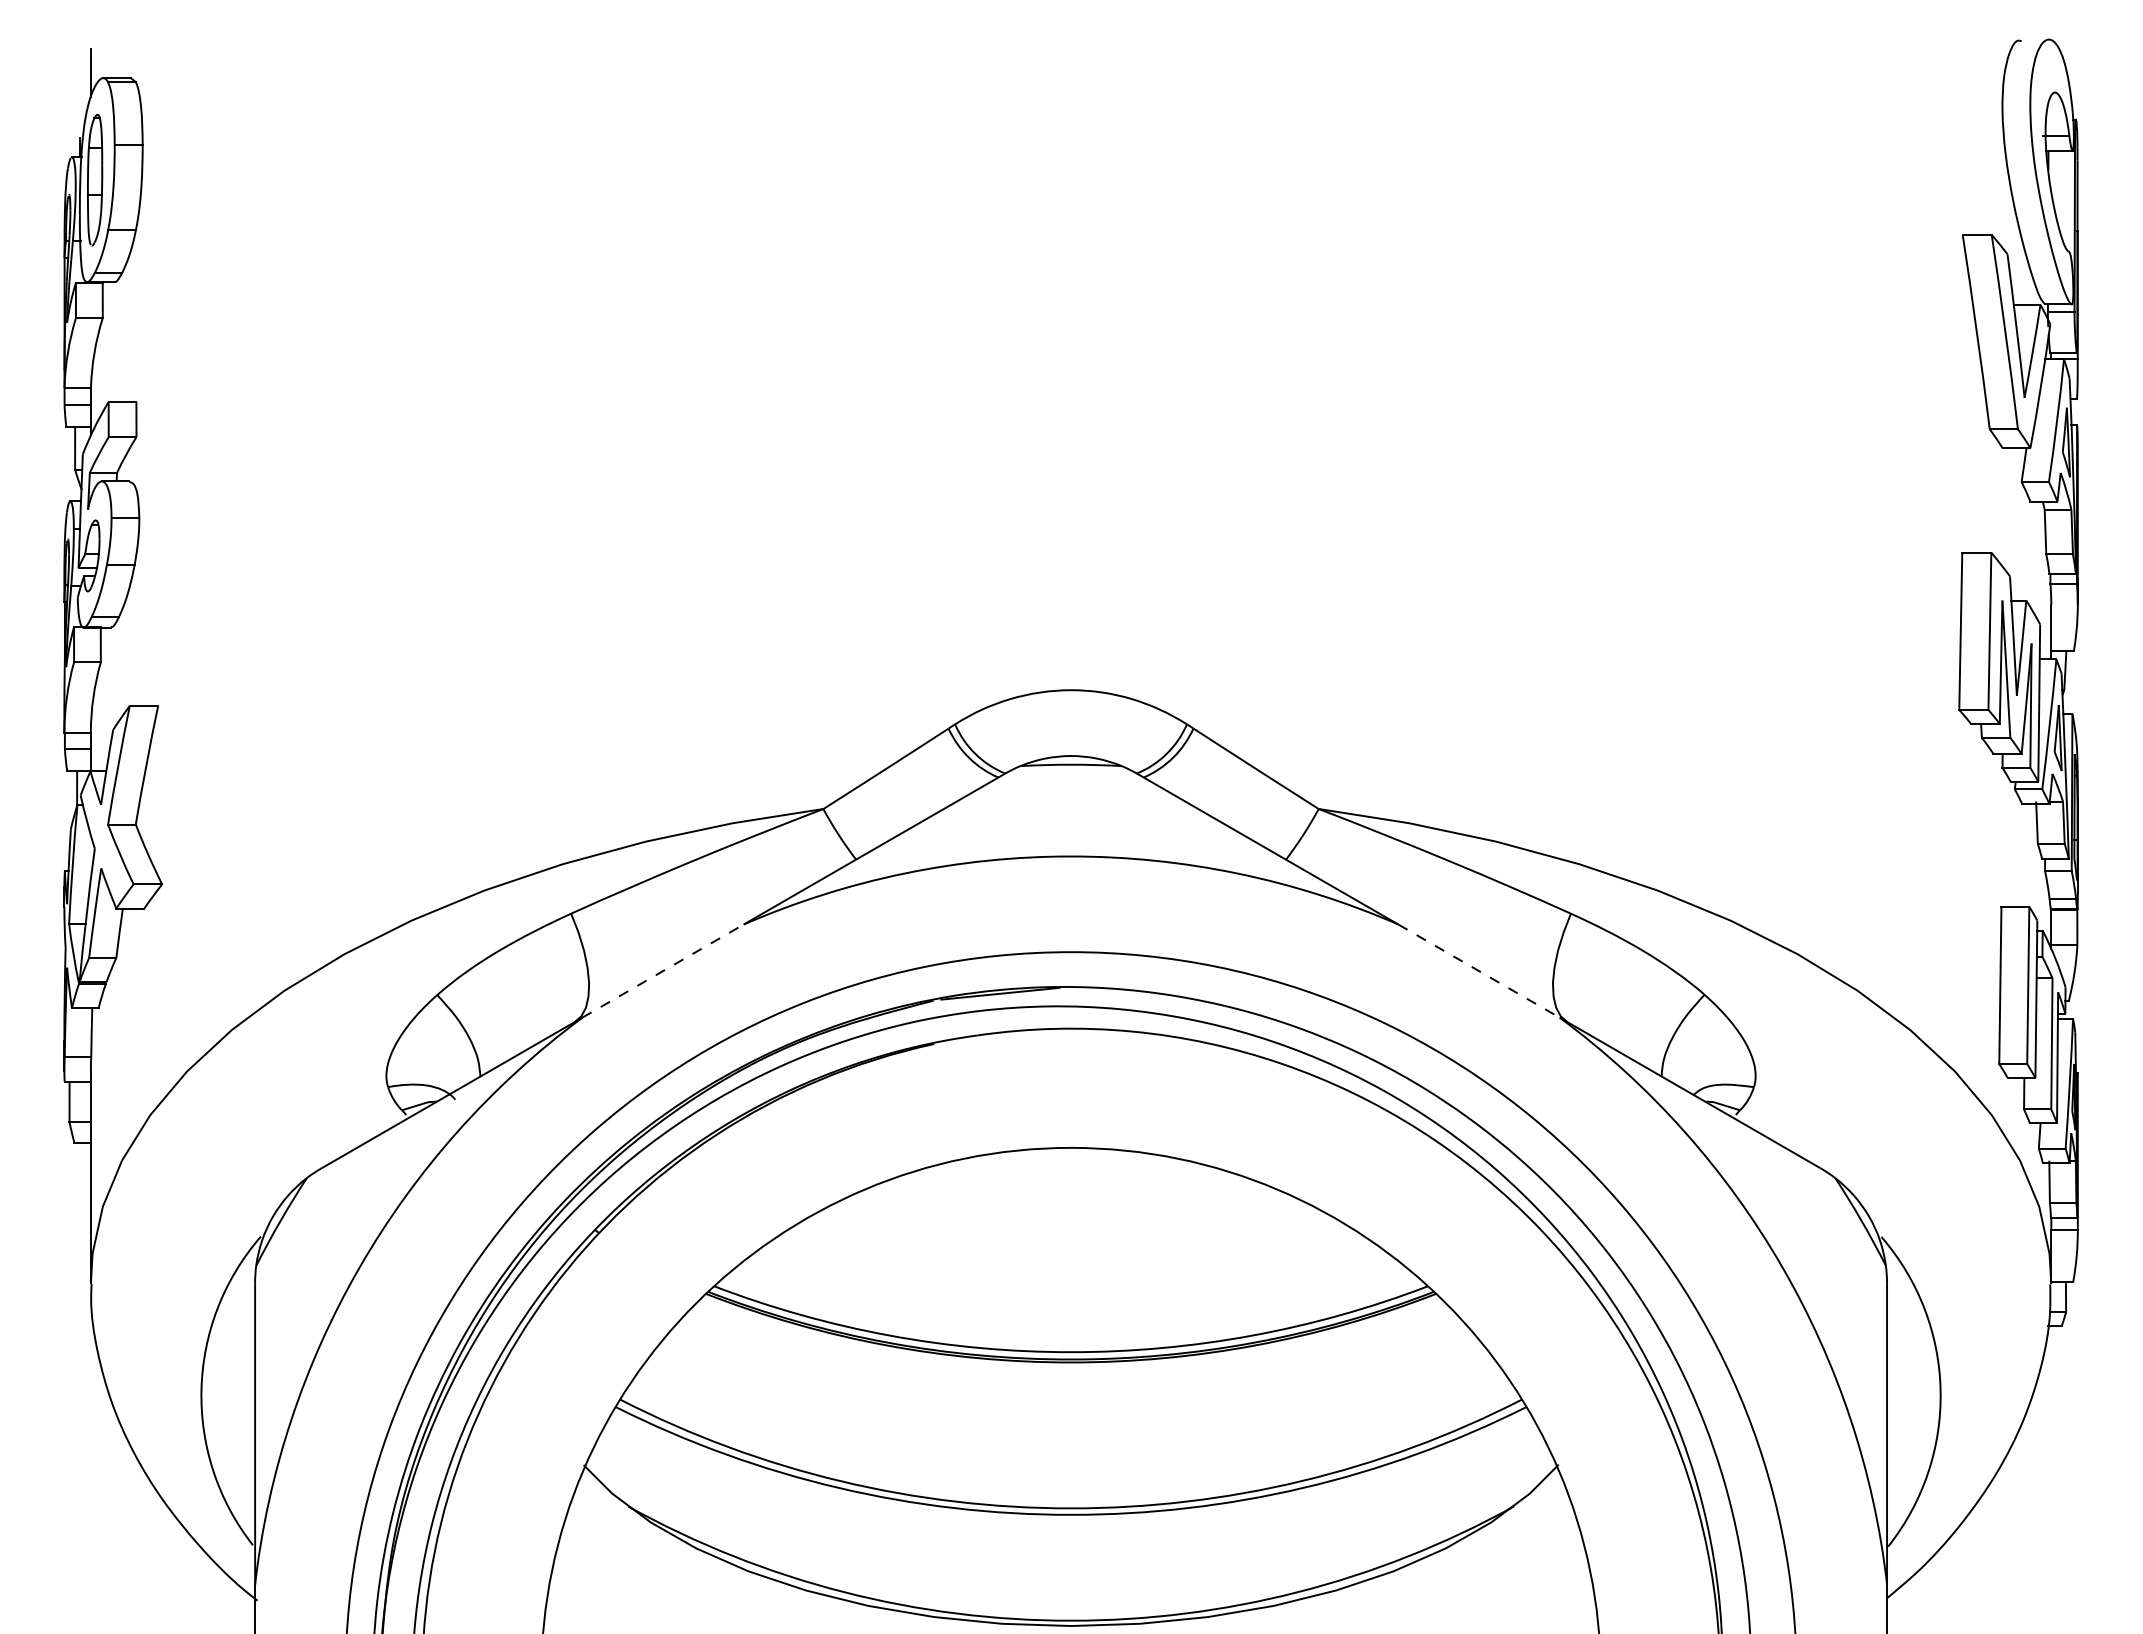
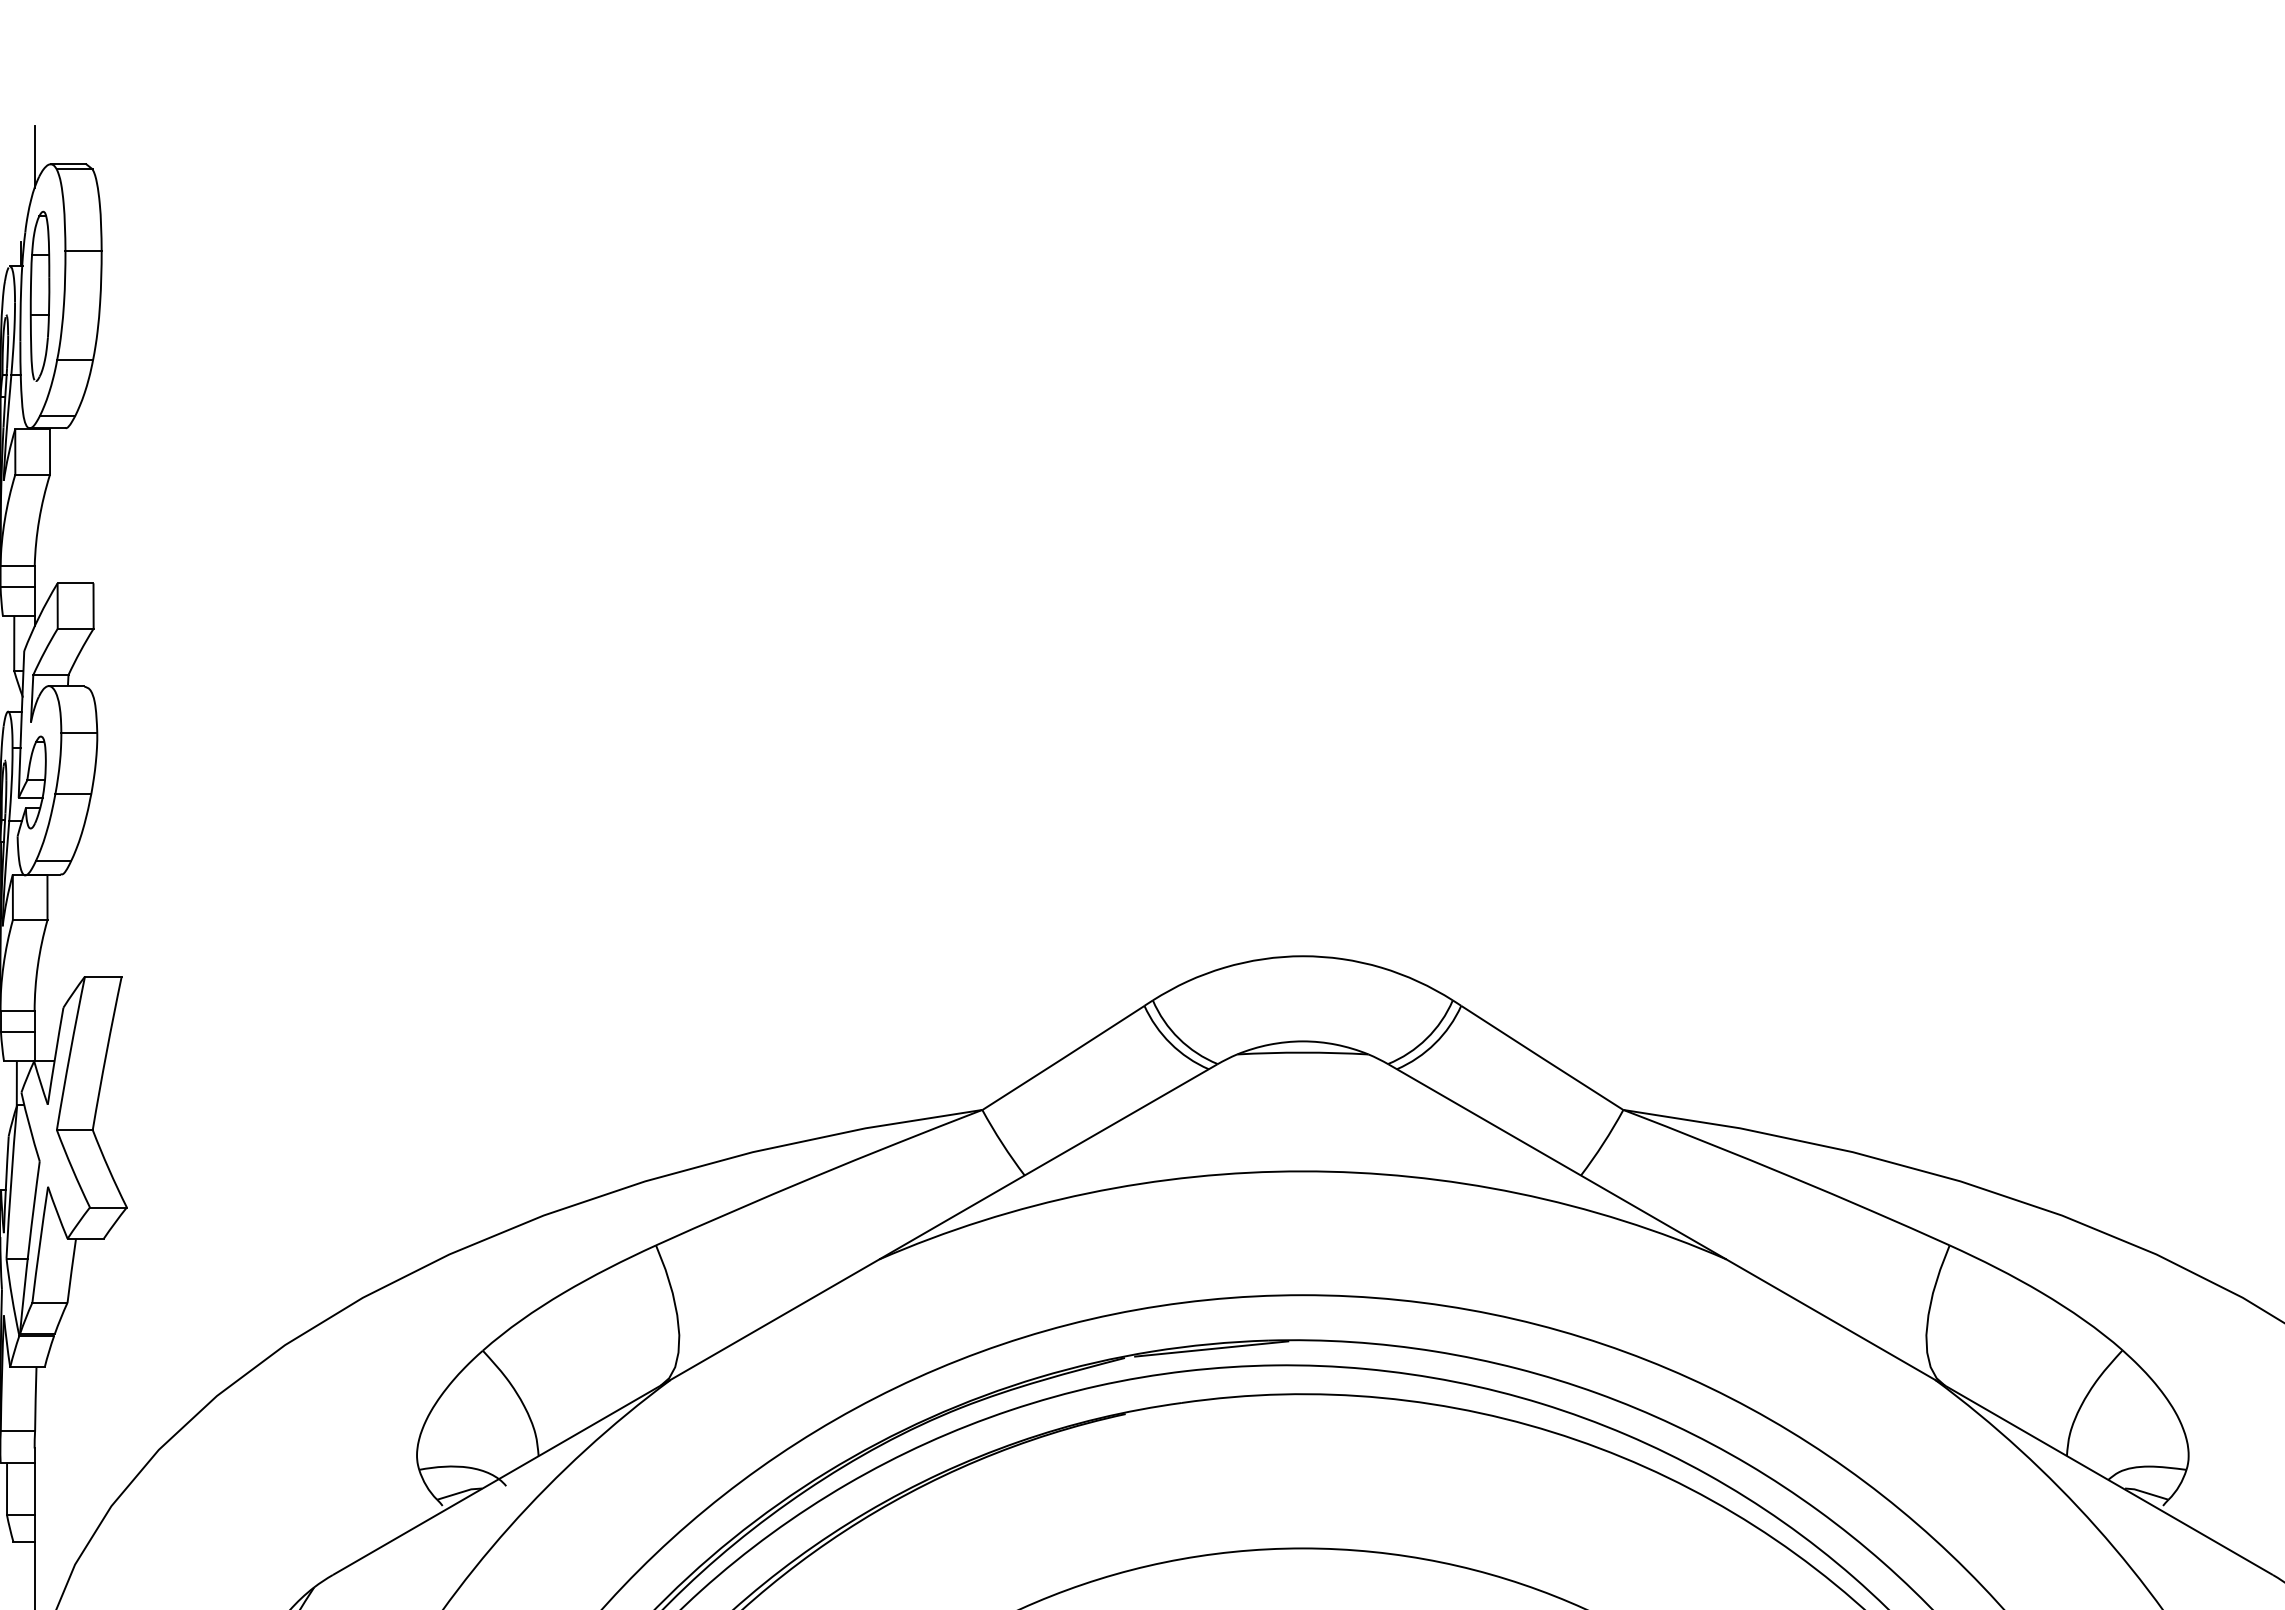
line: (663, 970) -> (775, 1318), dashed -> solid
line: (1479, 971) -> (1831, 1320), dashed -> solid

